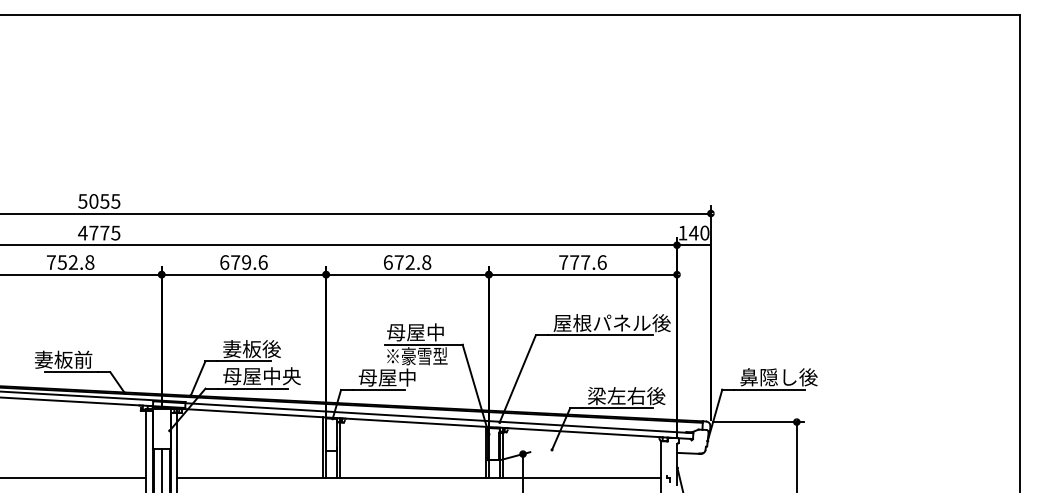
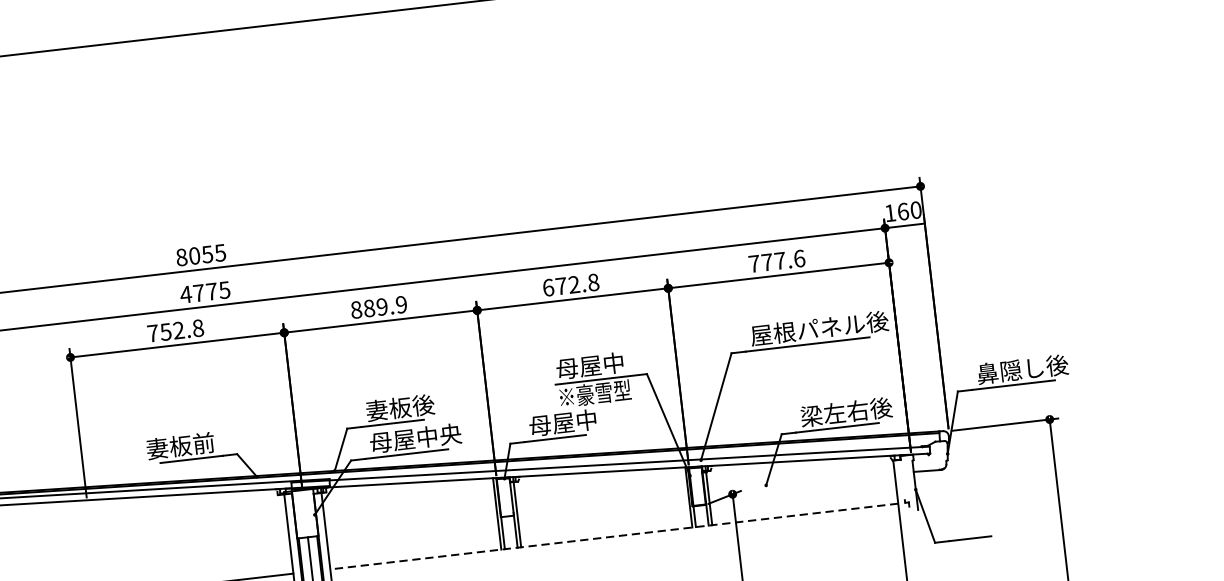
text: (82, 201) -> (181, 257), 5055 -> 8055
text: (693, 232) -> (902, 211), 140 -> 160
text: (243, 262) -> (378, 307), 679.6 -> 889.9
line: (419, 478) -> (614, 536), solid -> dashed

